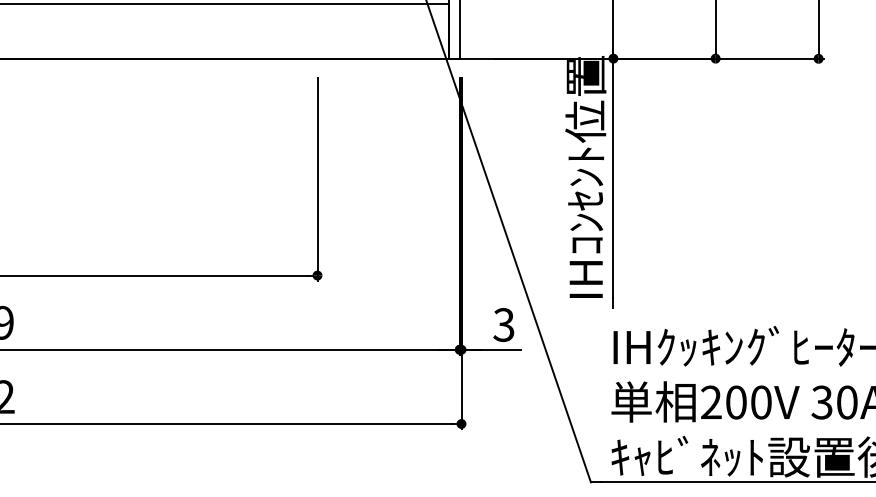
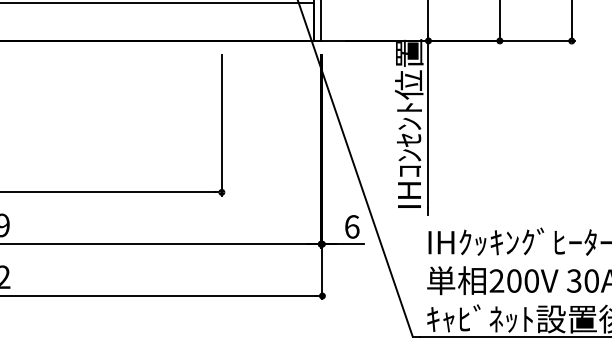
text: (503, 324) -> (351, 226), 3 -> 6

